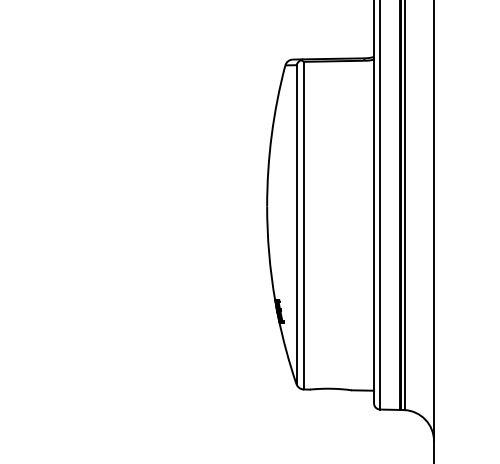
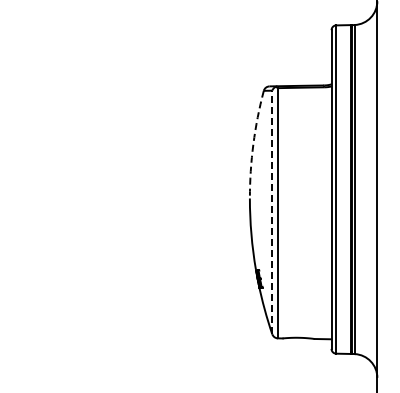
arc: (271, 135) -> (253, 144), solid -> dashed
line: (296, 224) -> (272, 212), solid -> dashed

